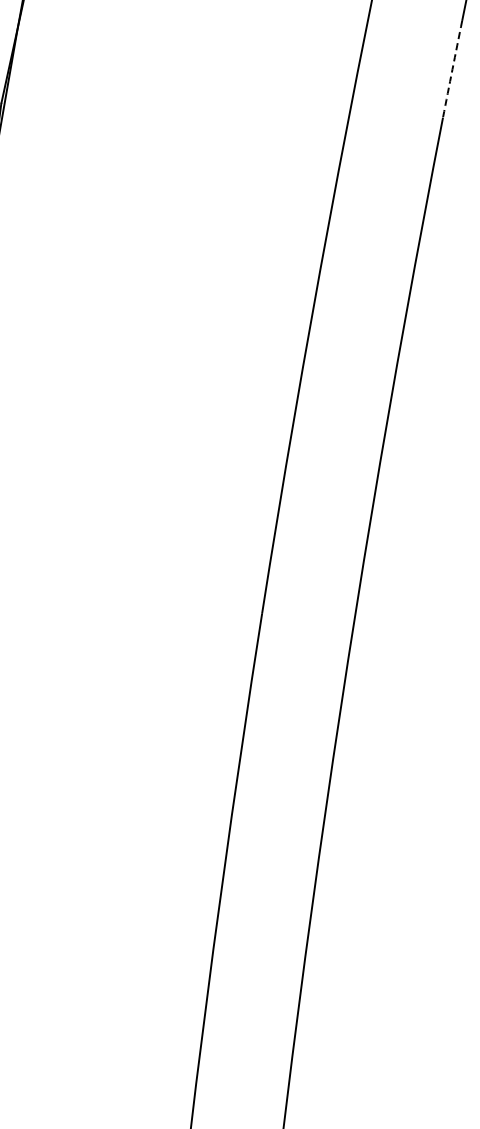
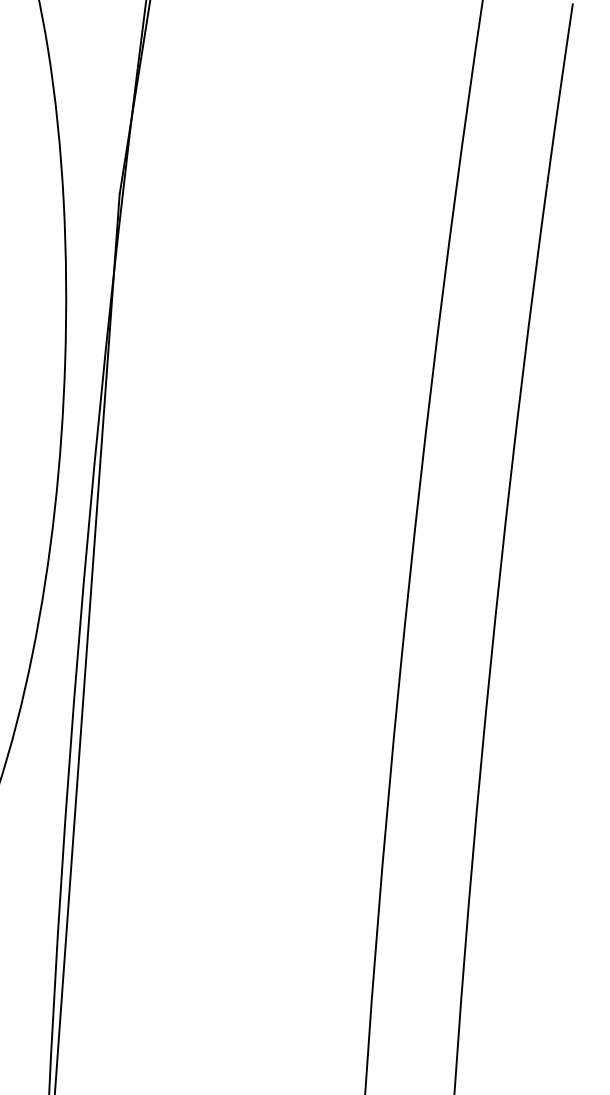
arc: (452, 69) -> (553, 136), dashed -> solid

